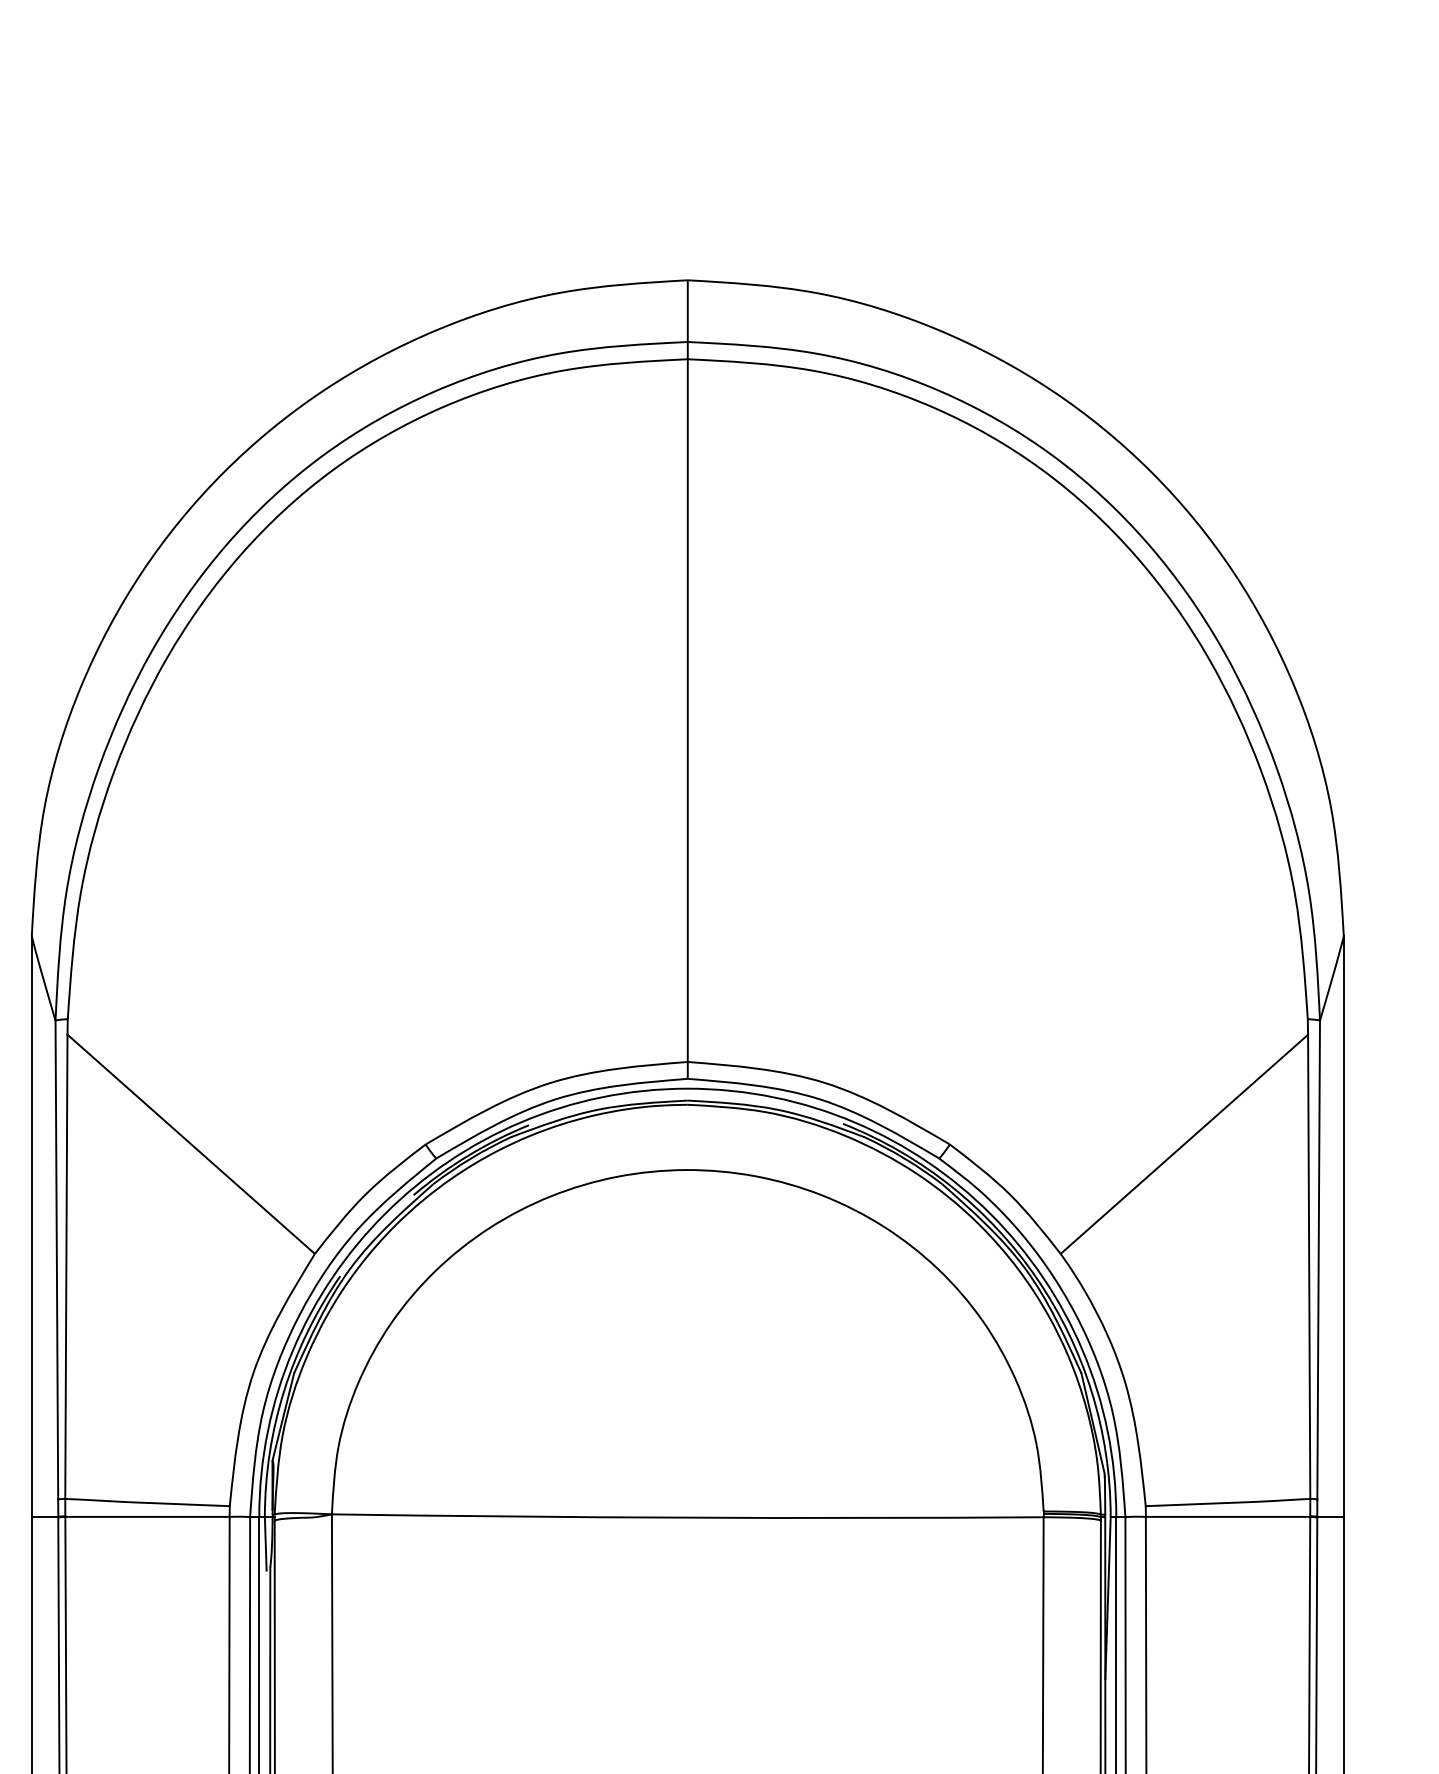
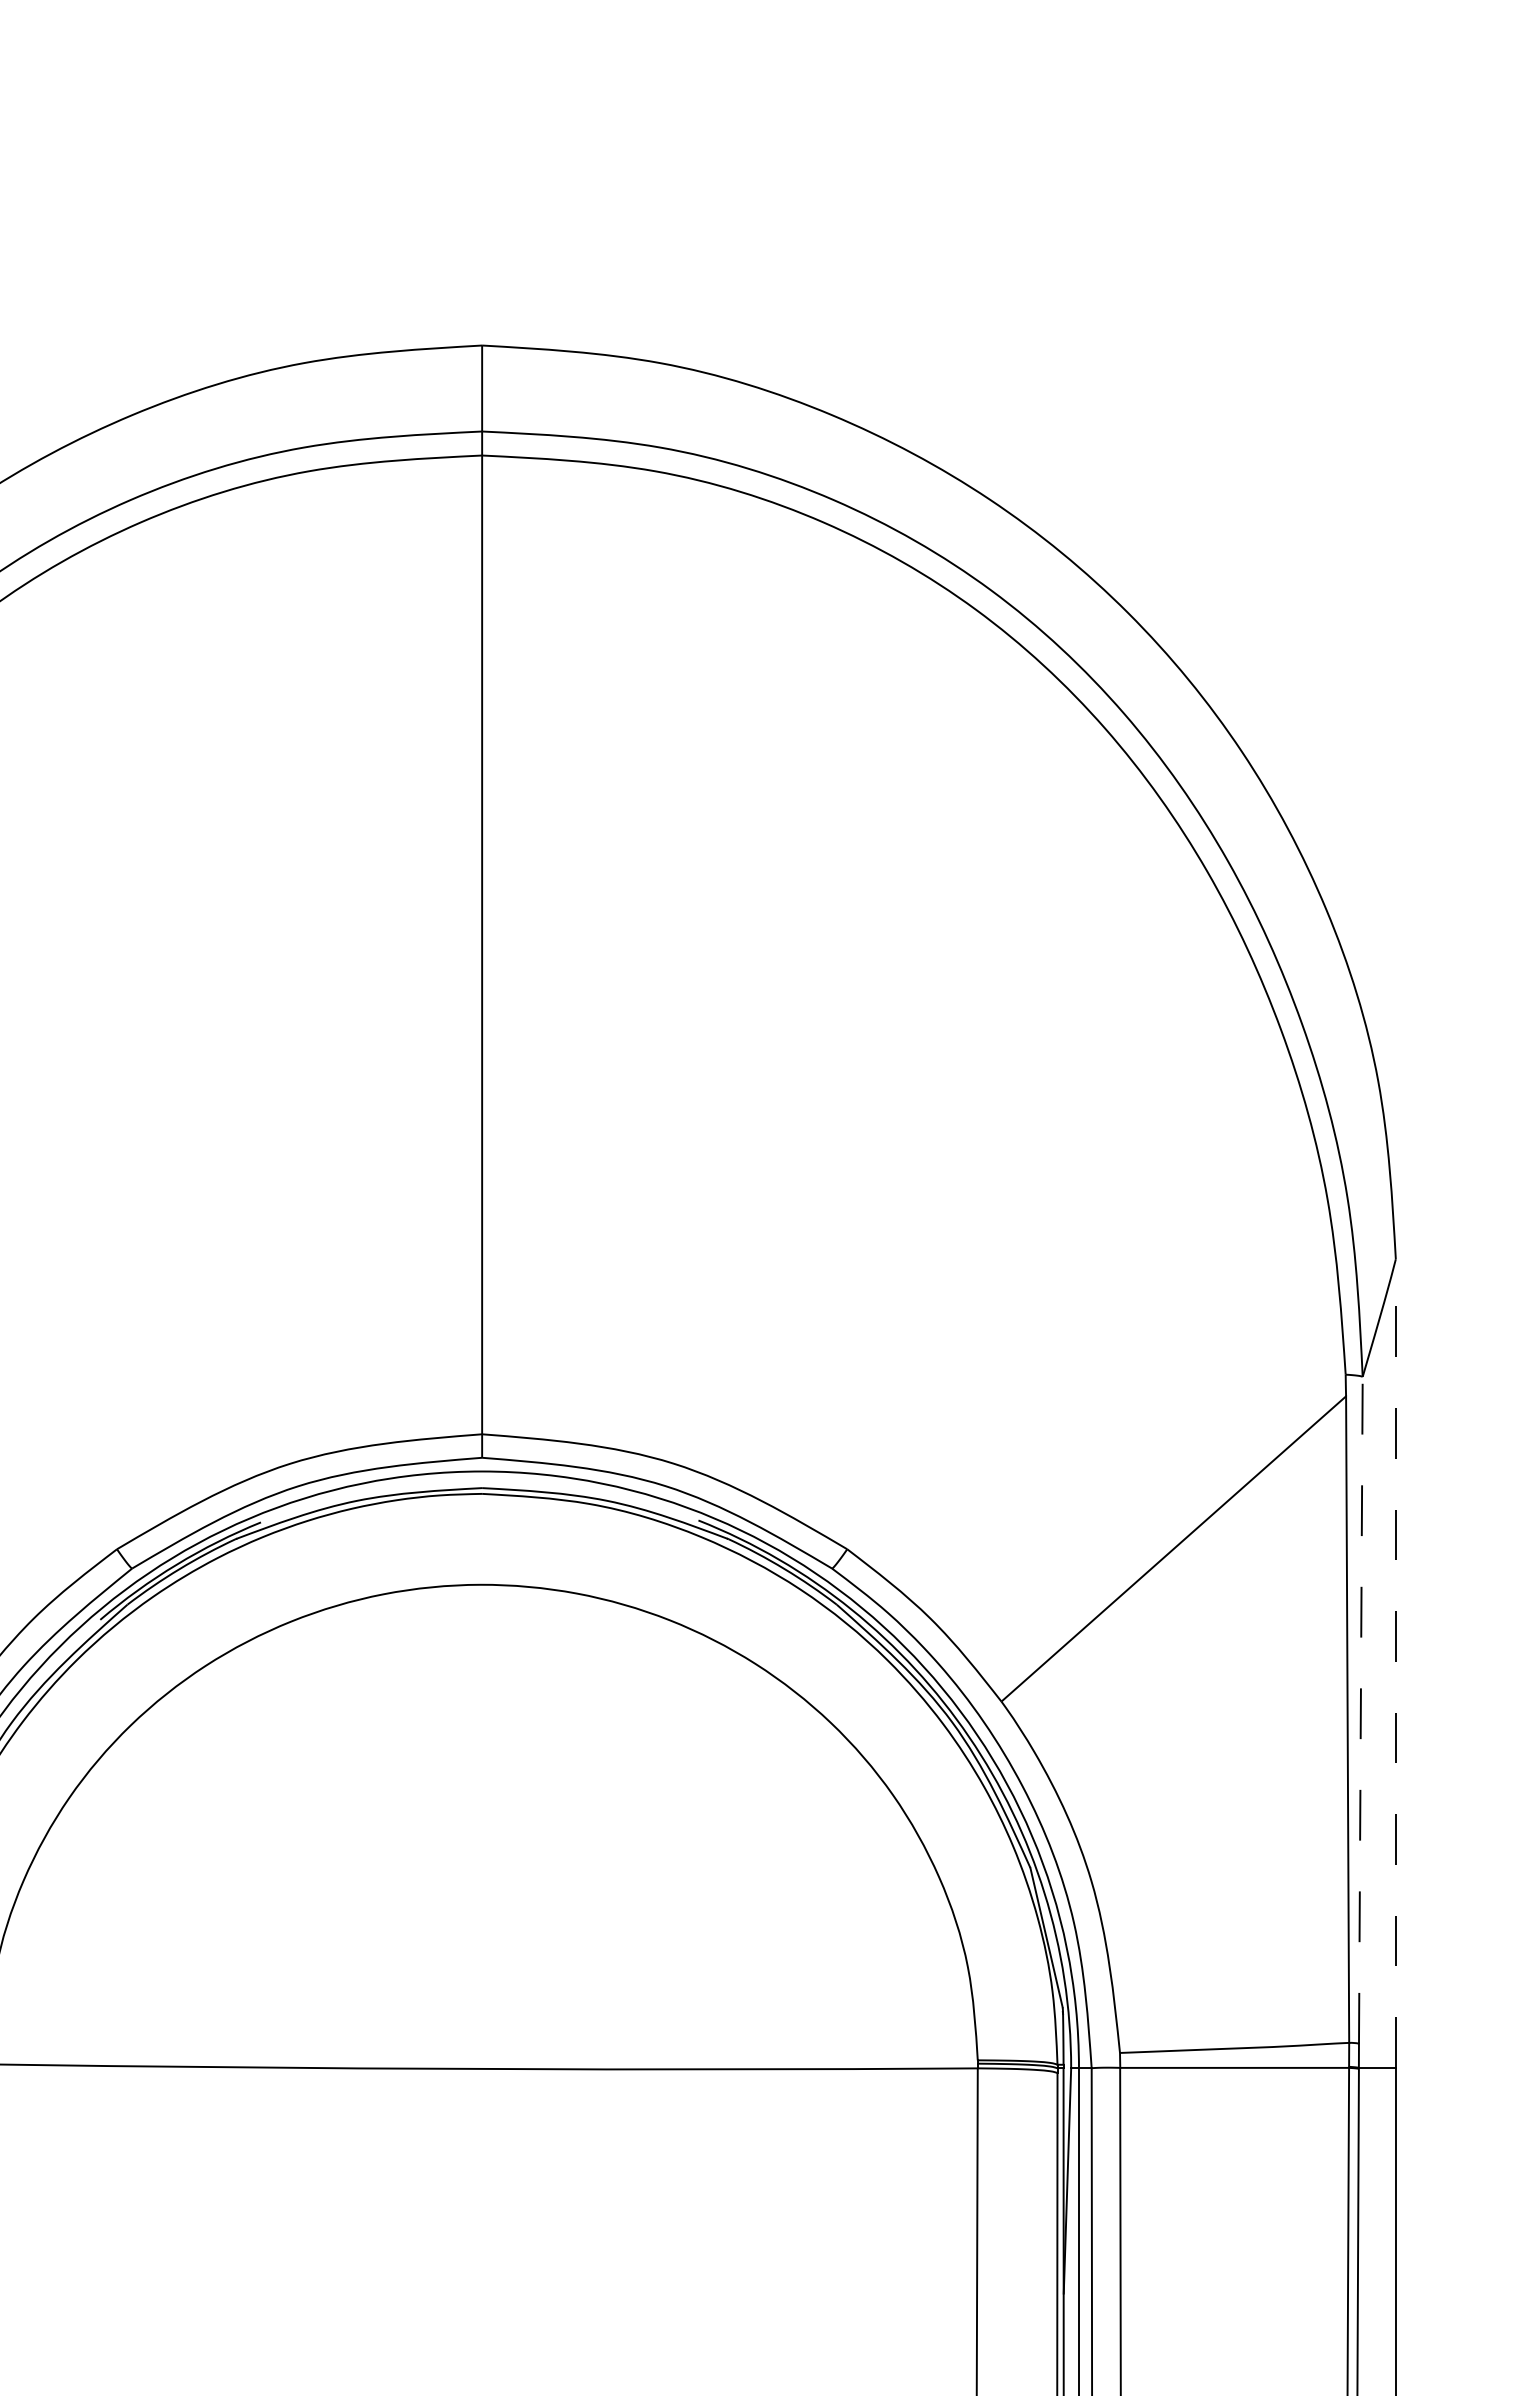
line: (1343, 1226) -> (1395, 1663), solid -> dashed
line: (1318, 1259) -> (1360, 1709), solid -> dashed

